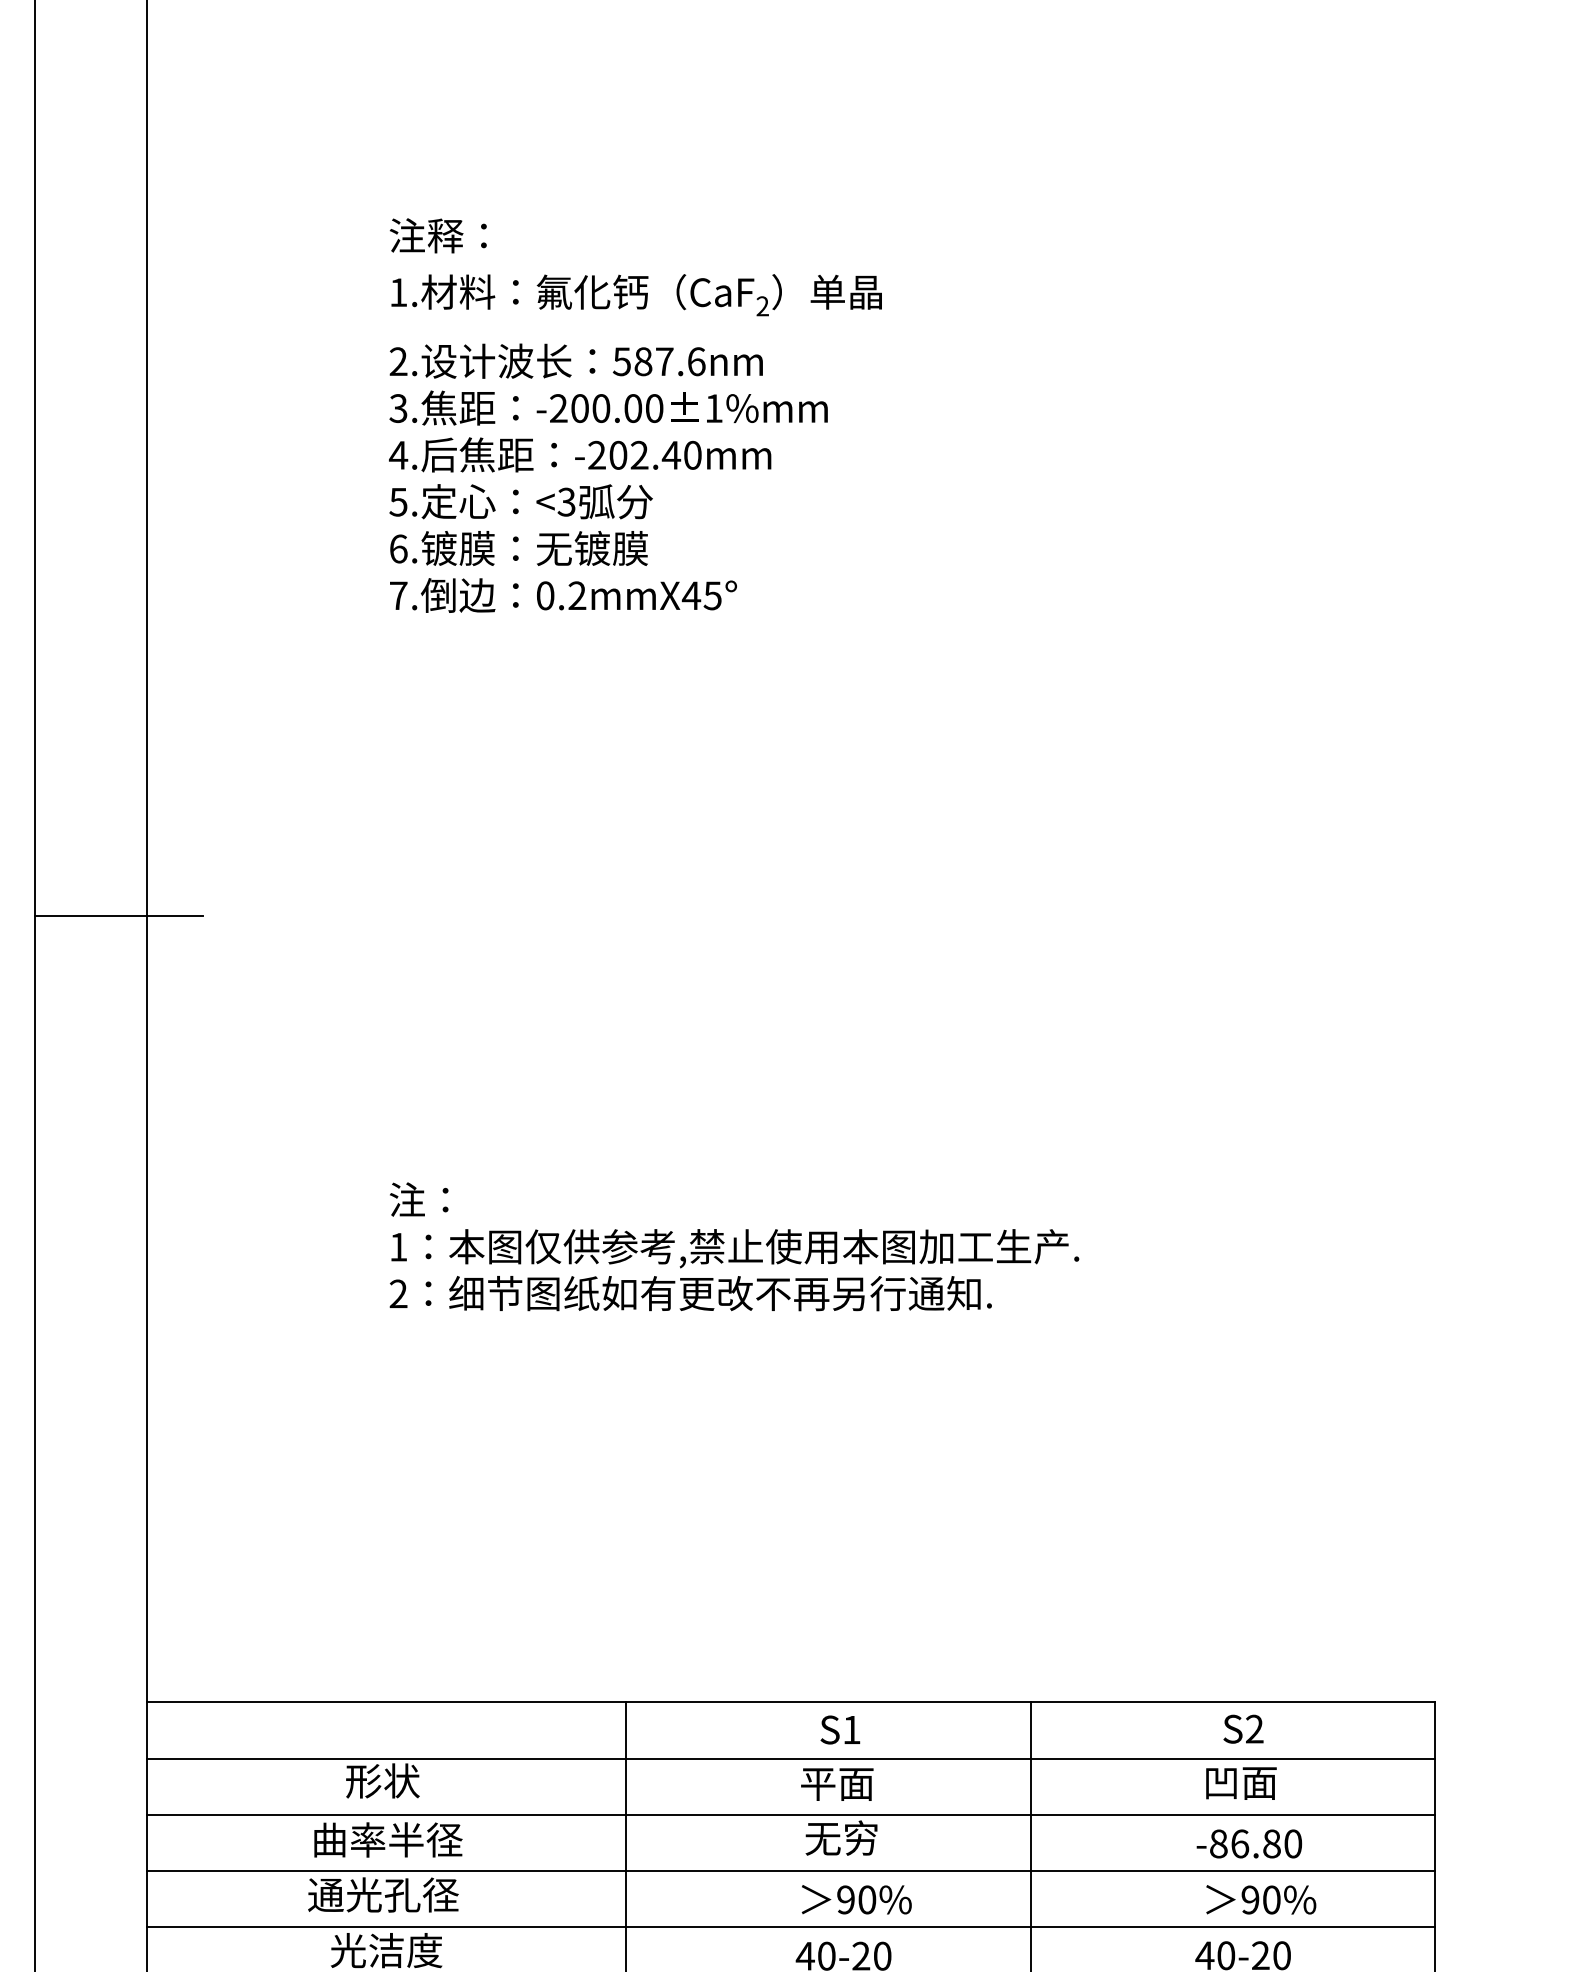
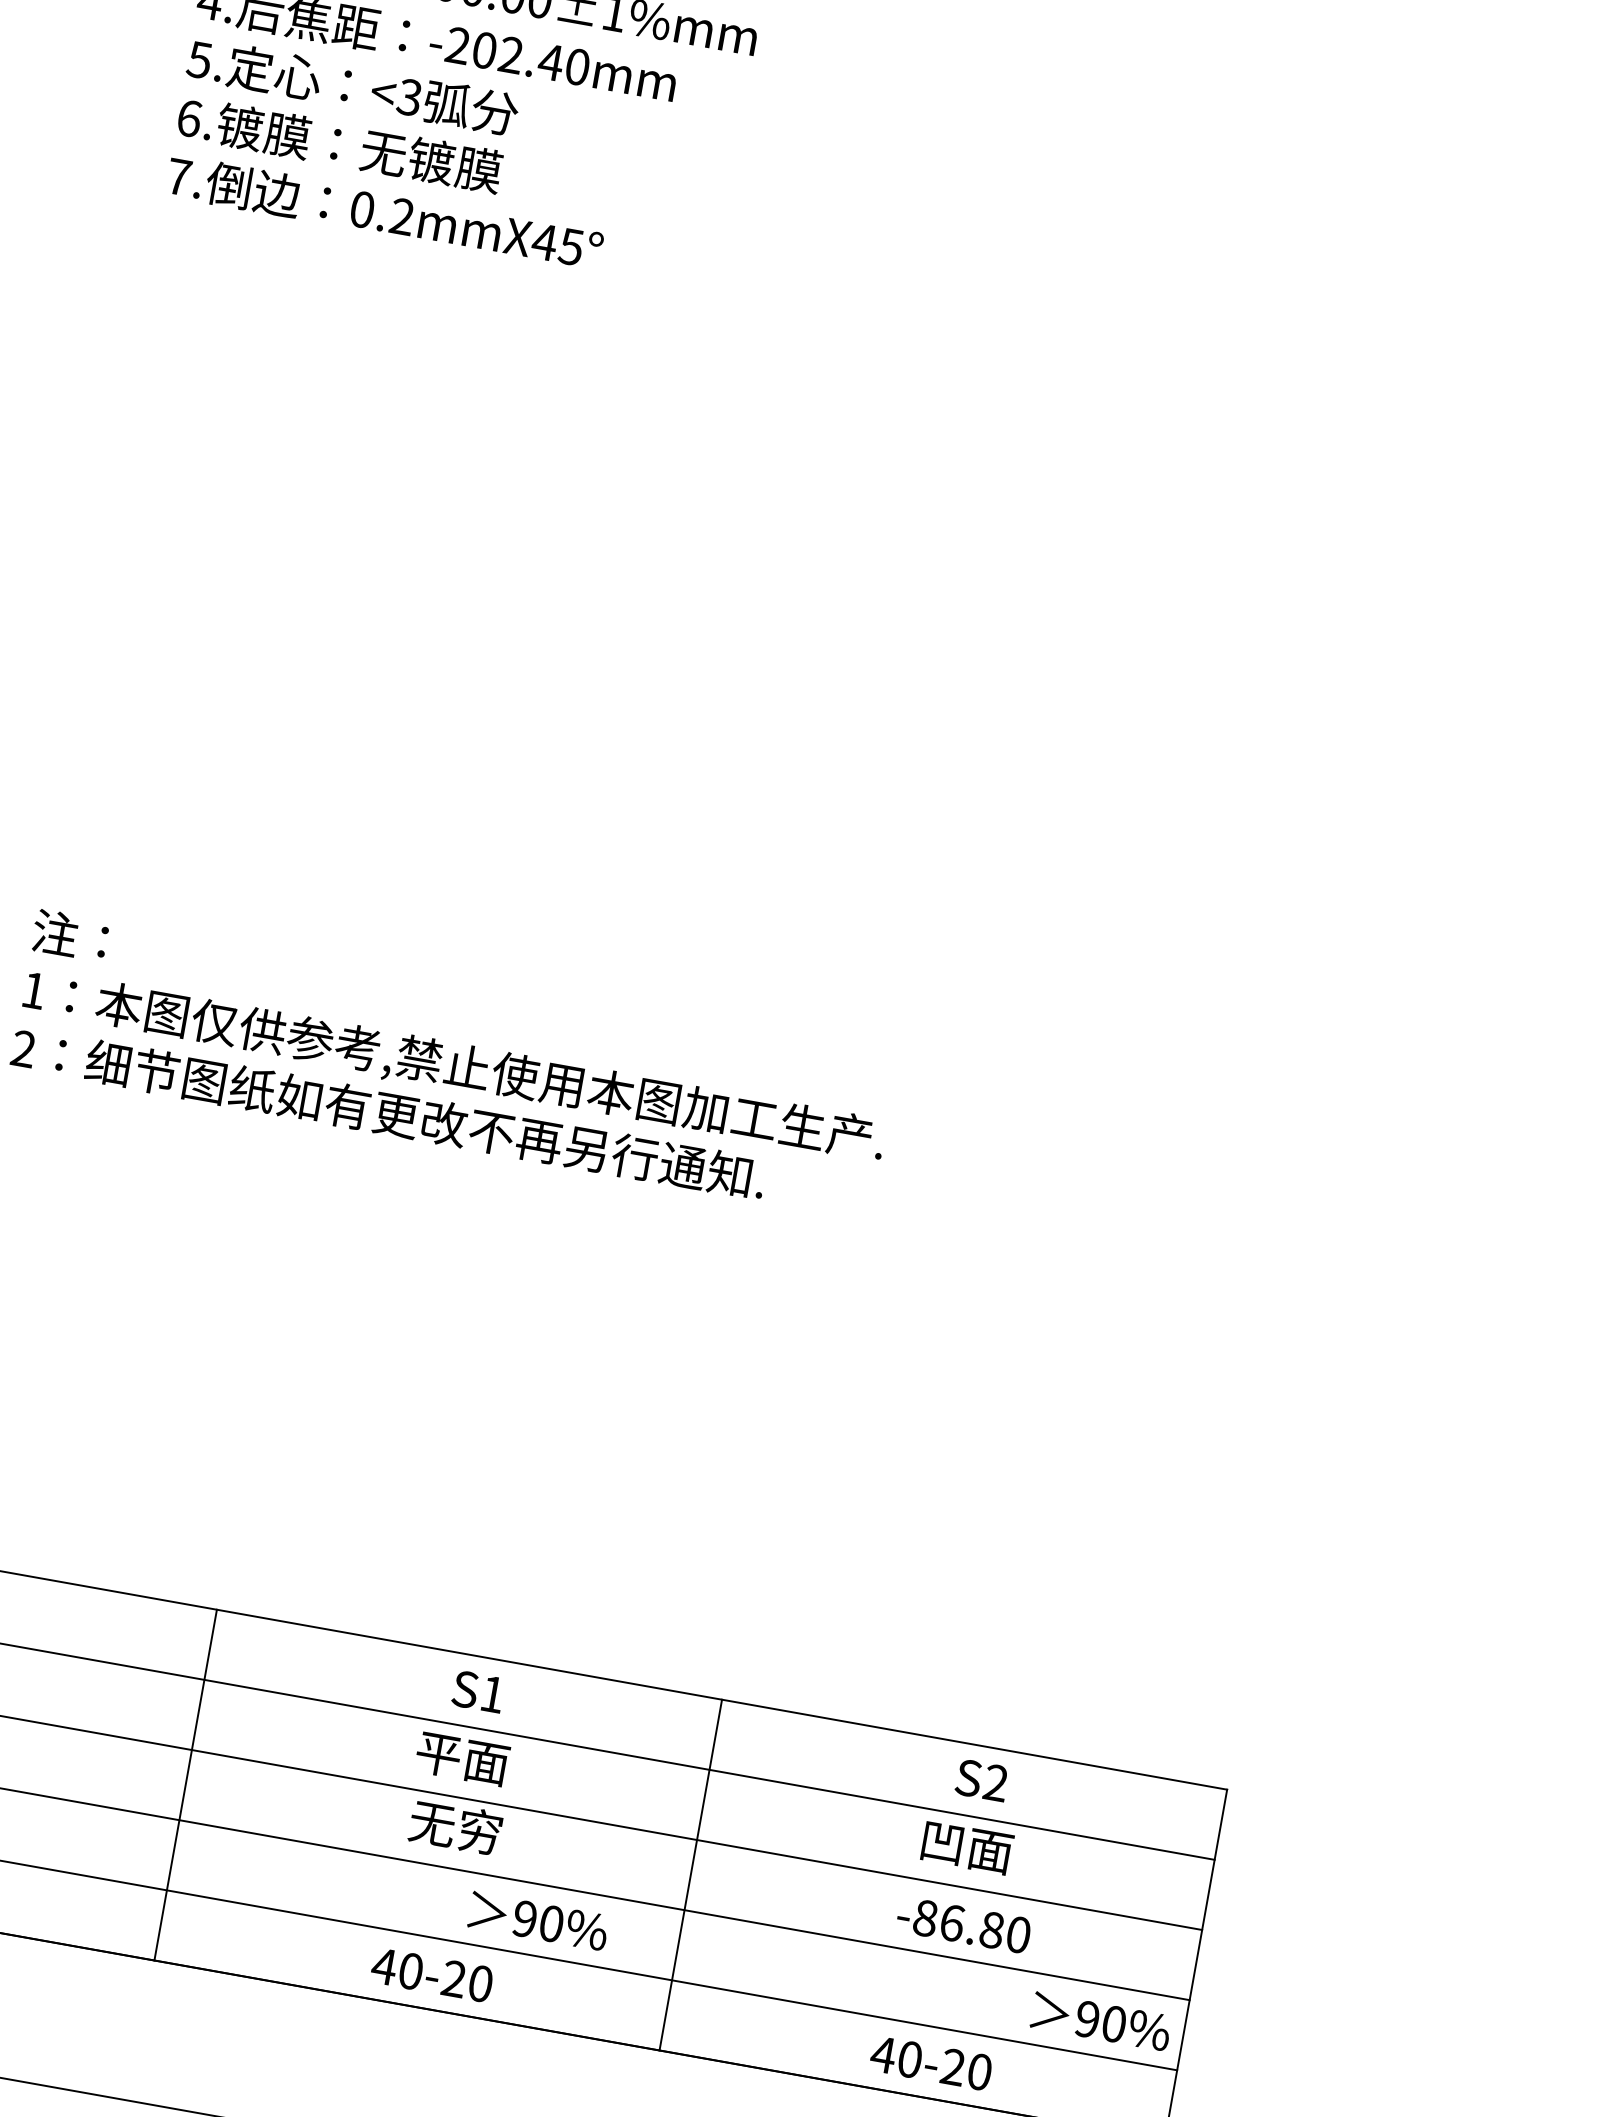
text: (856, 1899) -> (538, 1920), moved
text: (1261, 1899) -> (1101, 2021), moved

